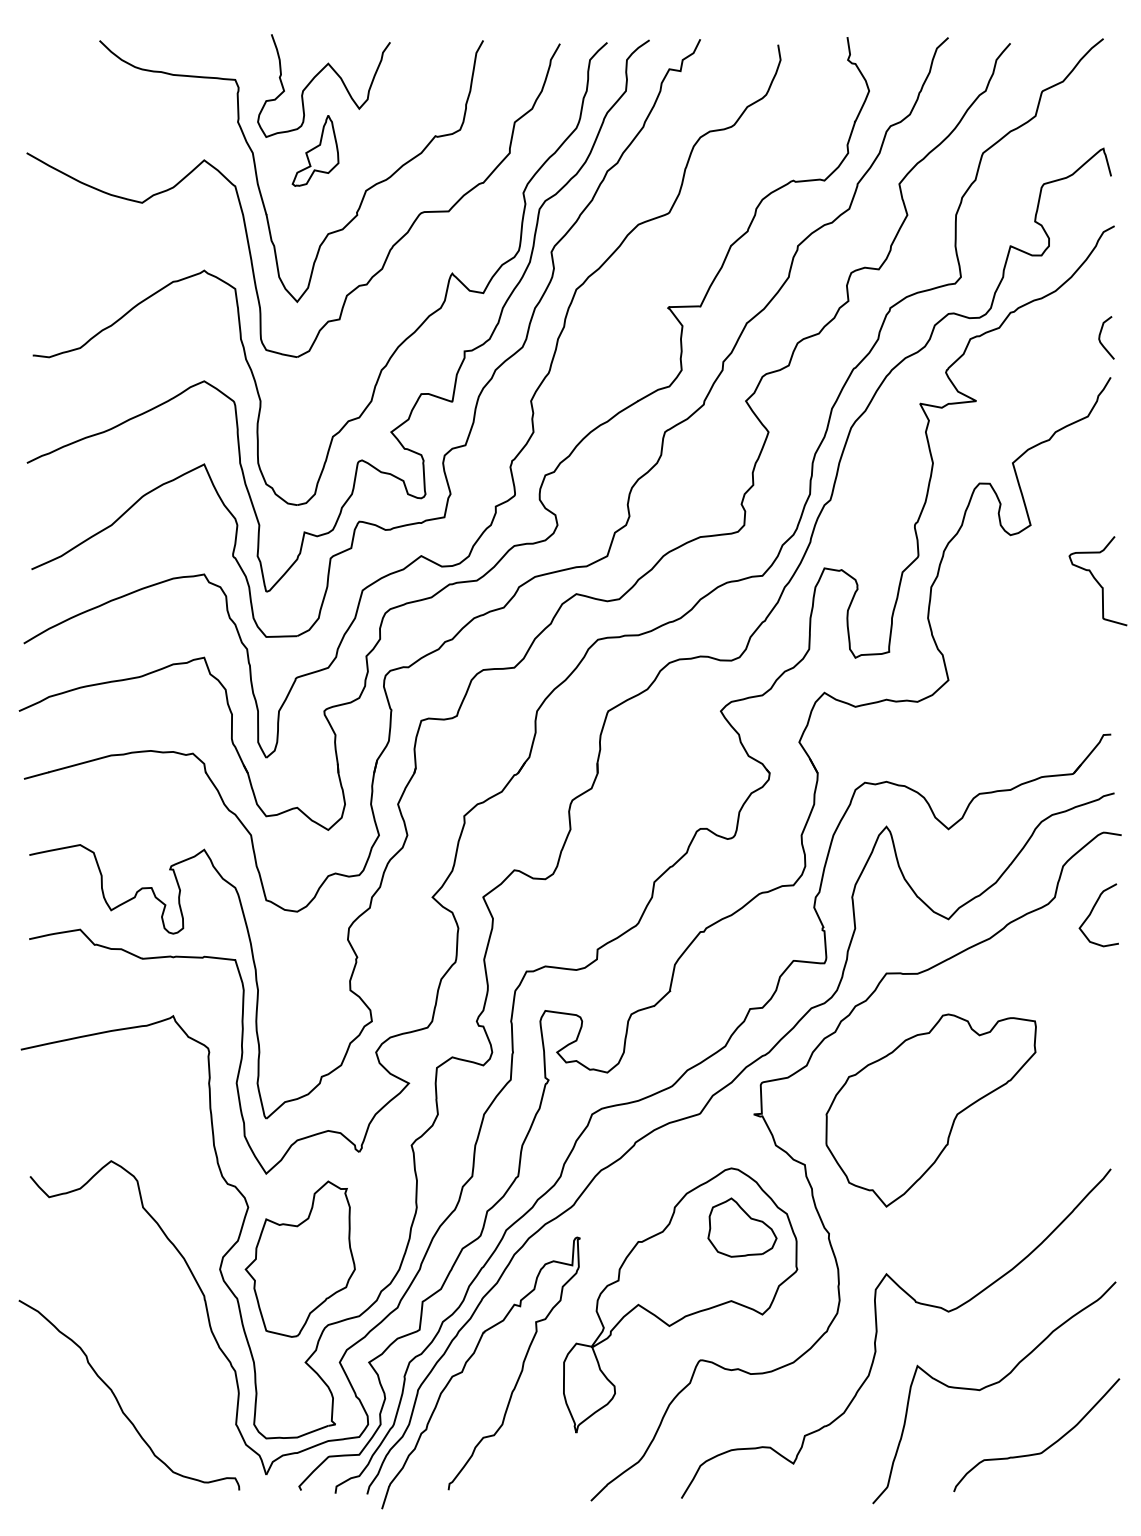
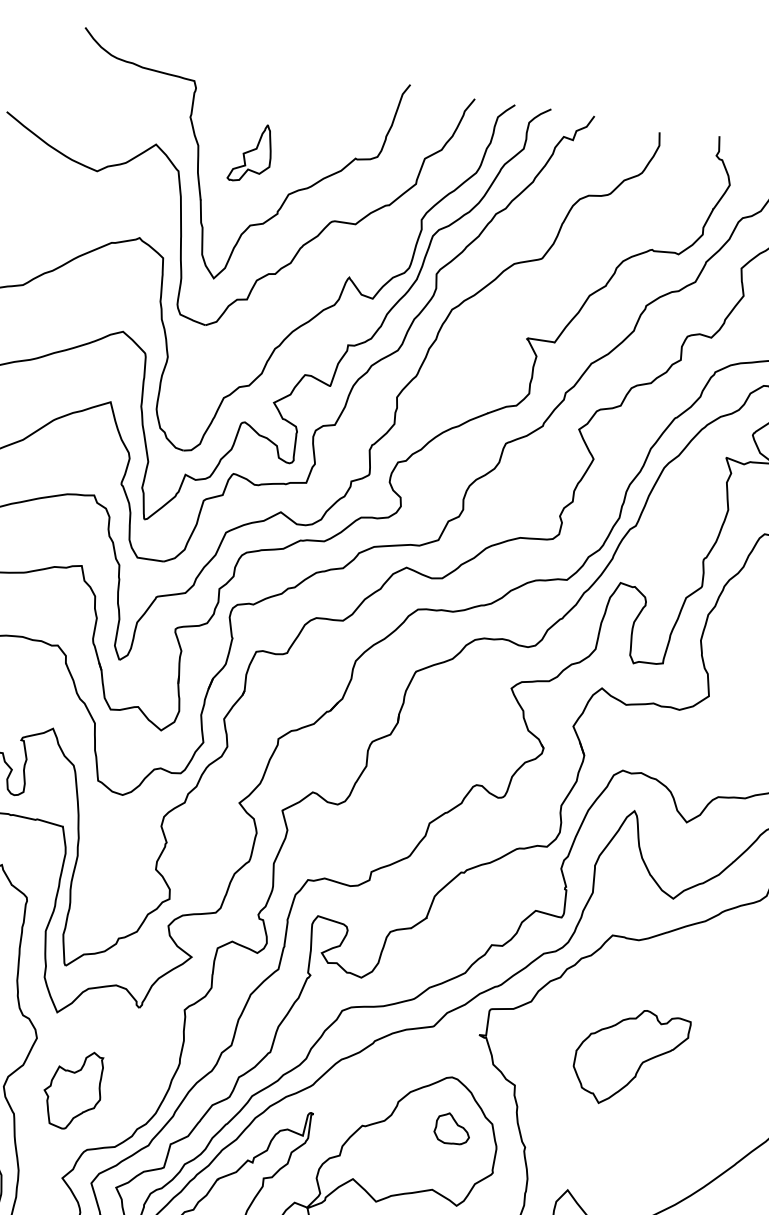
curve: (313, 80) -> (260, 93), removed
part: (930, 1110) -> (629, 1058), size x0.6
part: (742, 1227) -> (452, 1129), size x0.6
part: (299, 1258) -> (72, 1089), size x0.6

